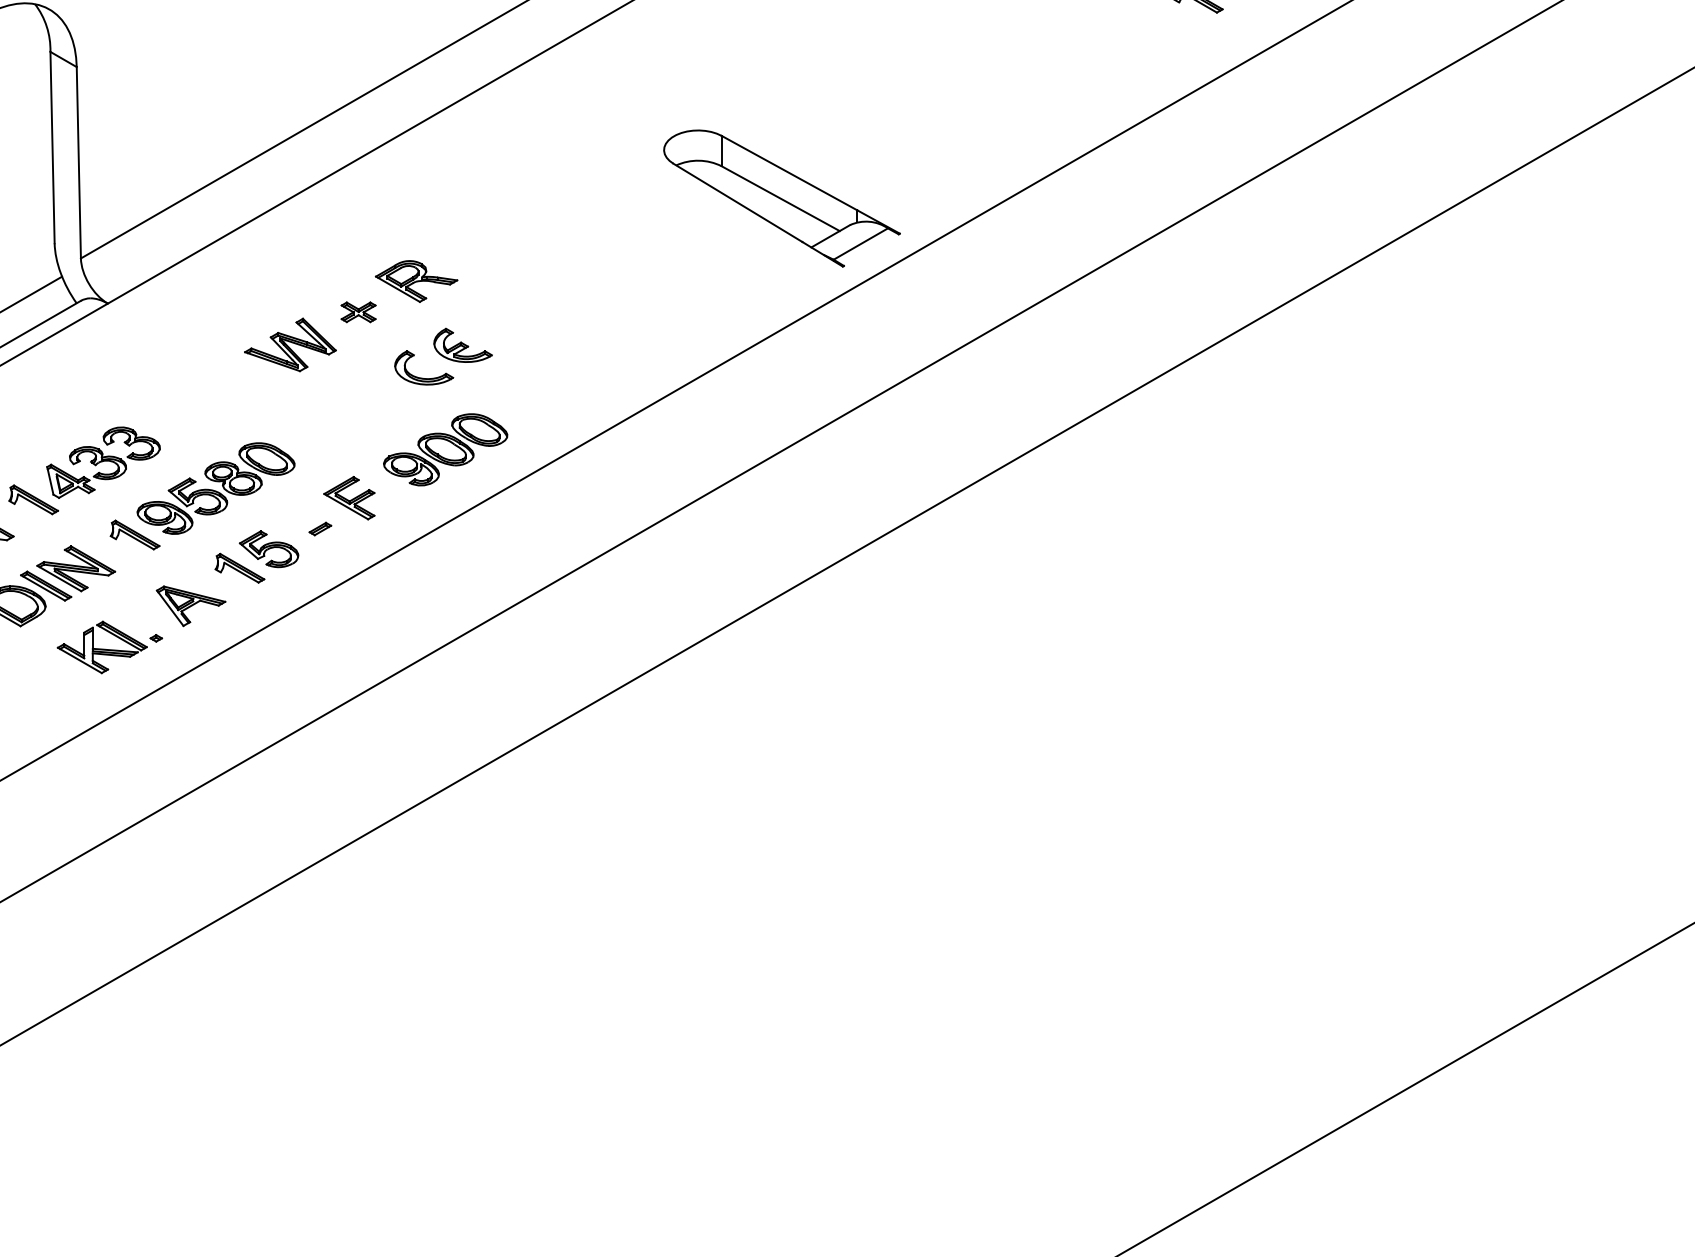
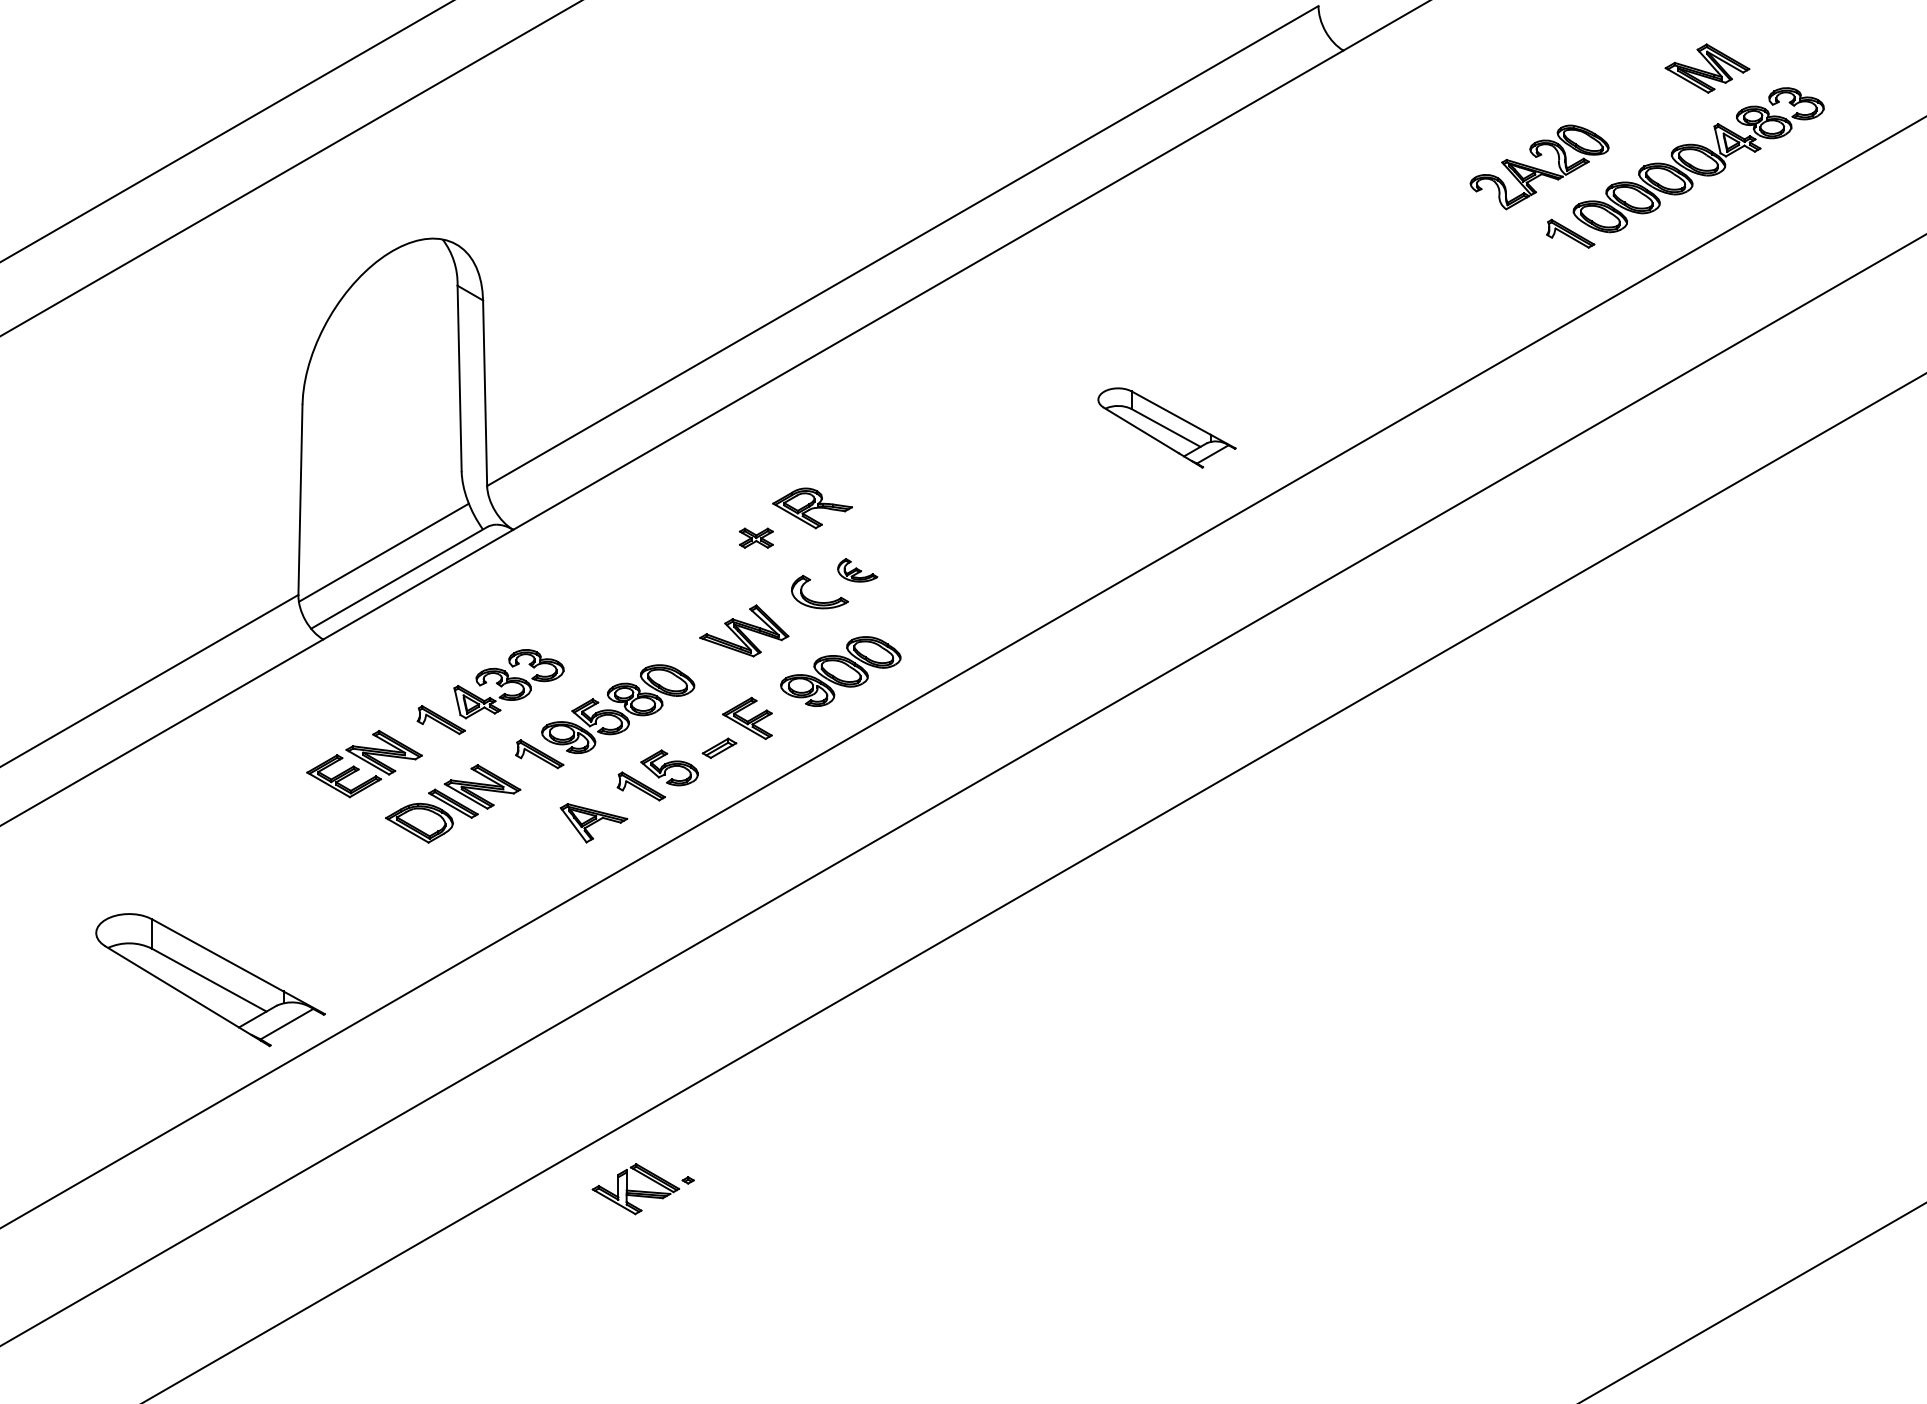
part: (781, 198) -> (1166, 427), size x0.6
part: (290, 344) -> (744, 630), moved
part: (462, 345) -> (857, 570), size x0.7
part: (319, 529) -> (718, 748), size x1.6
part: (109, 647) -> (642, 1189), moved

